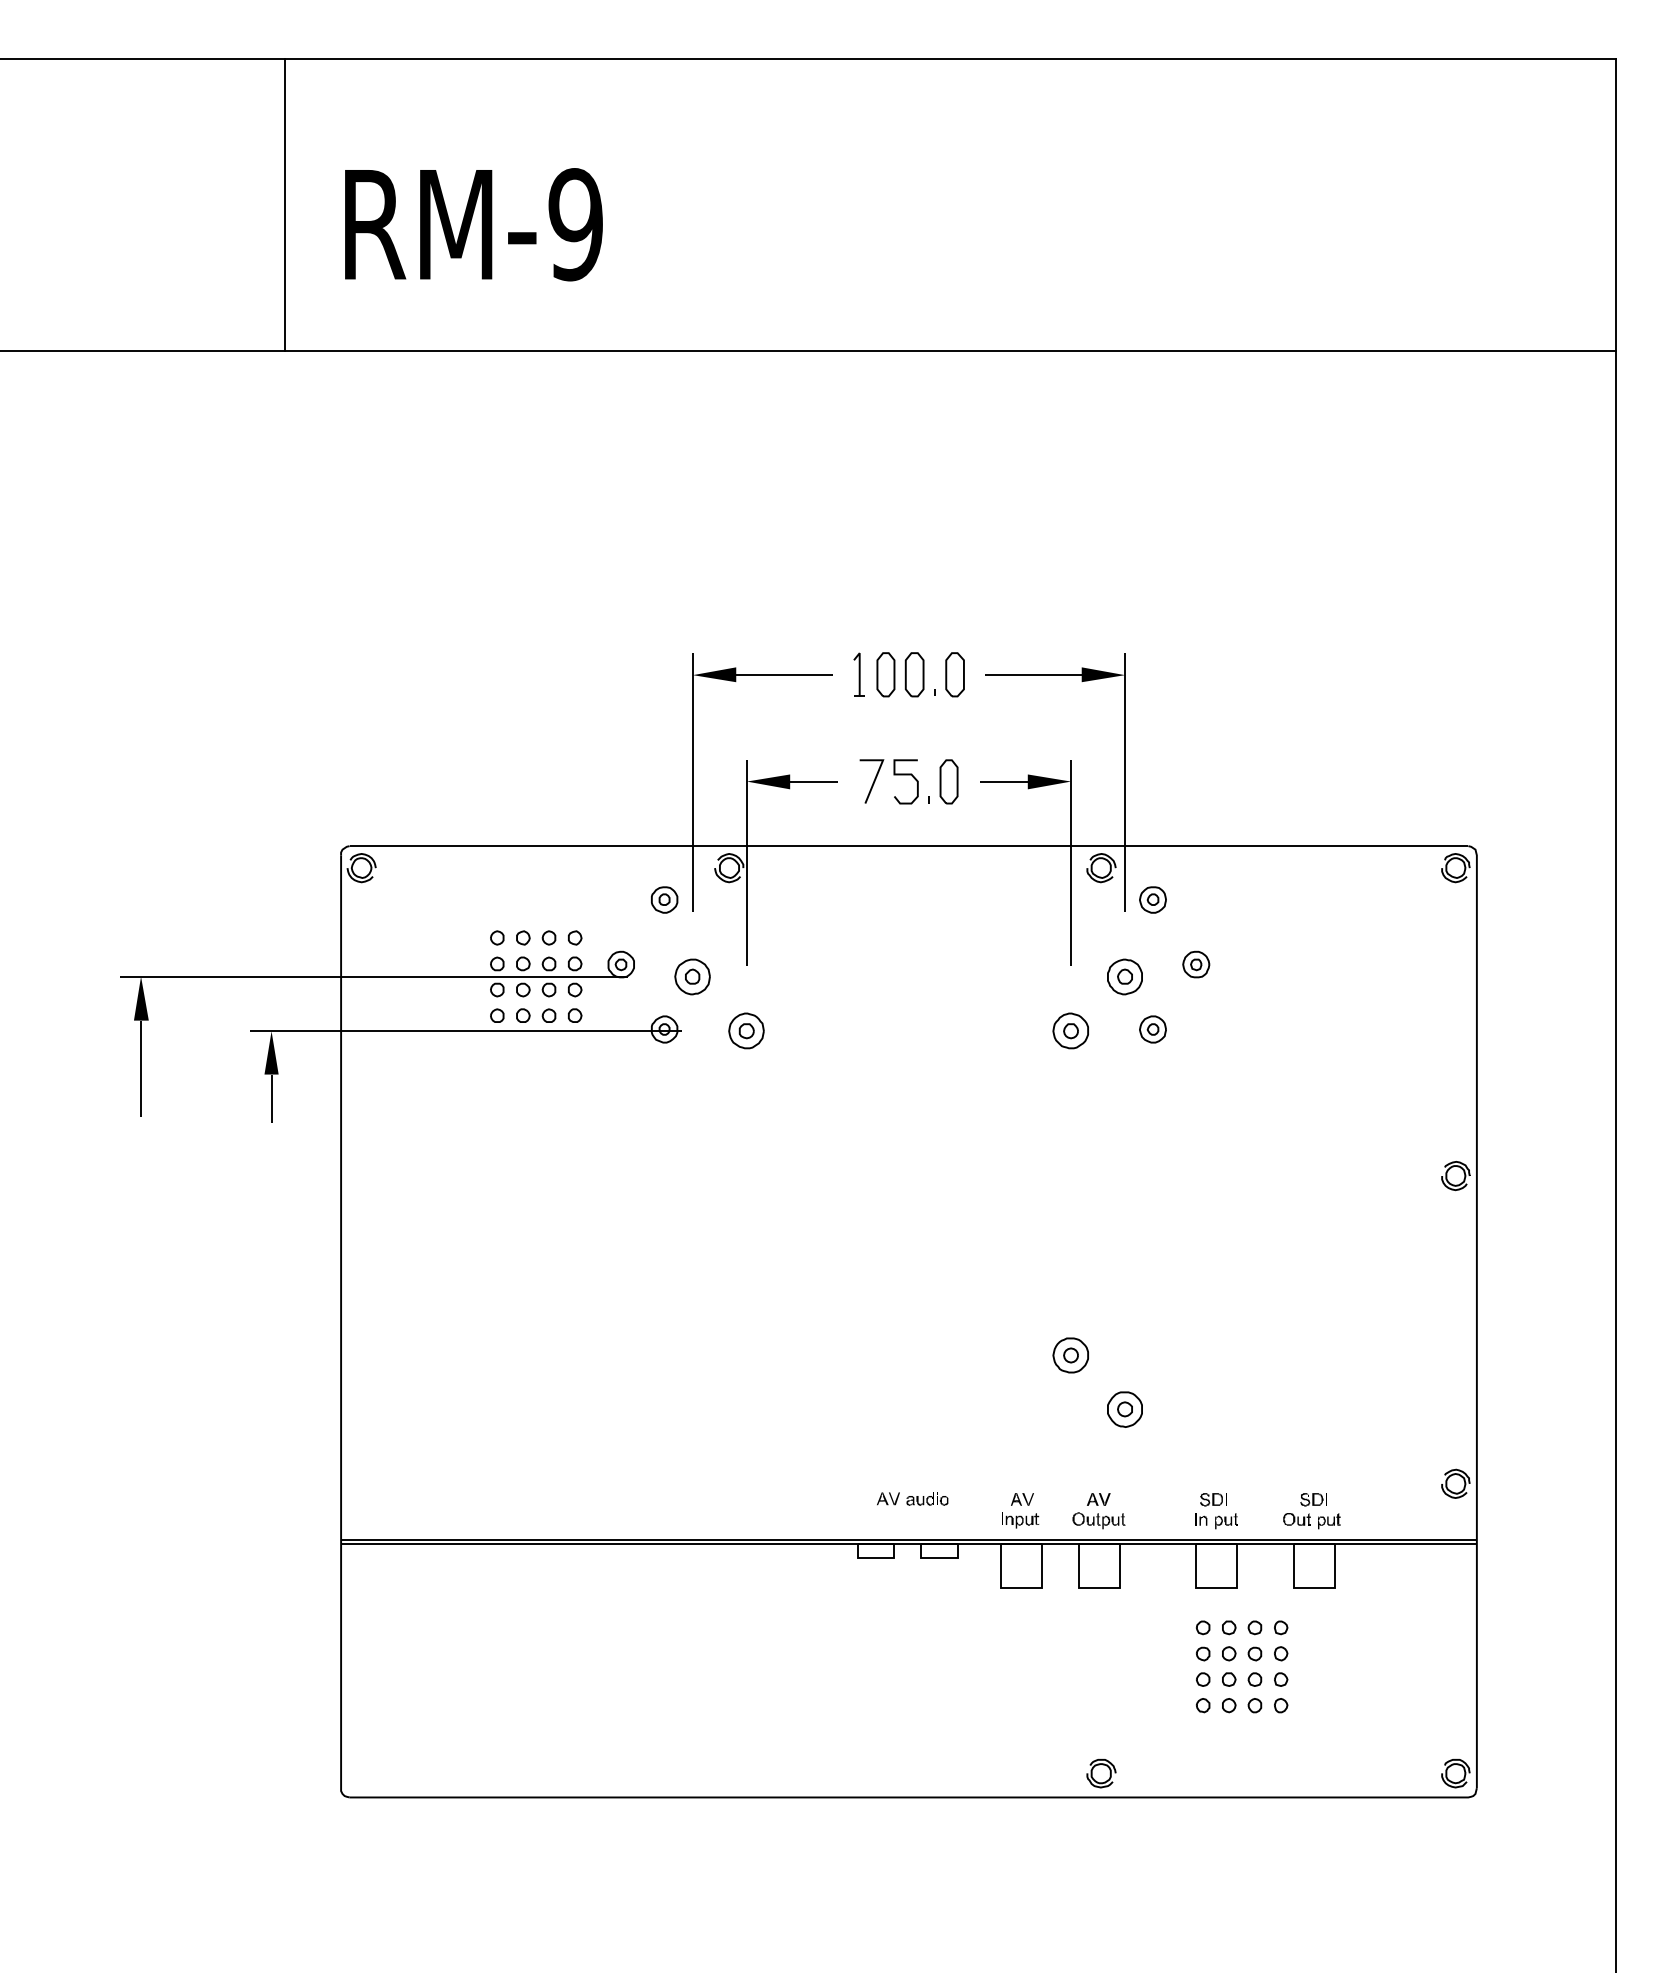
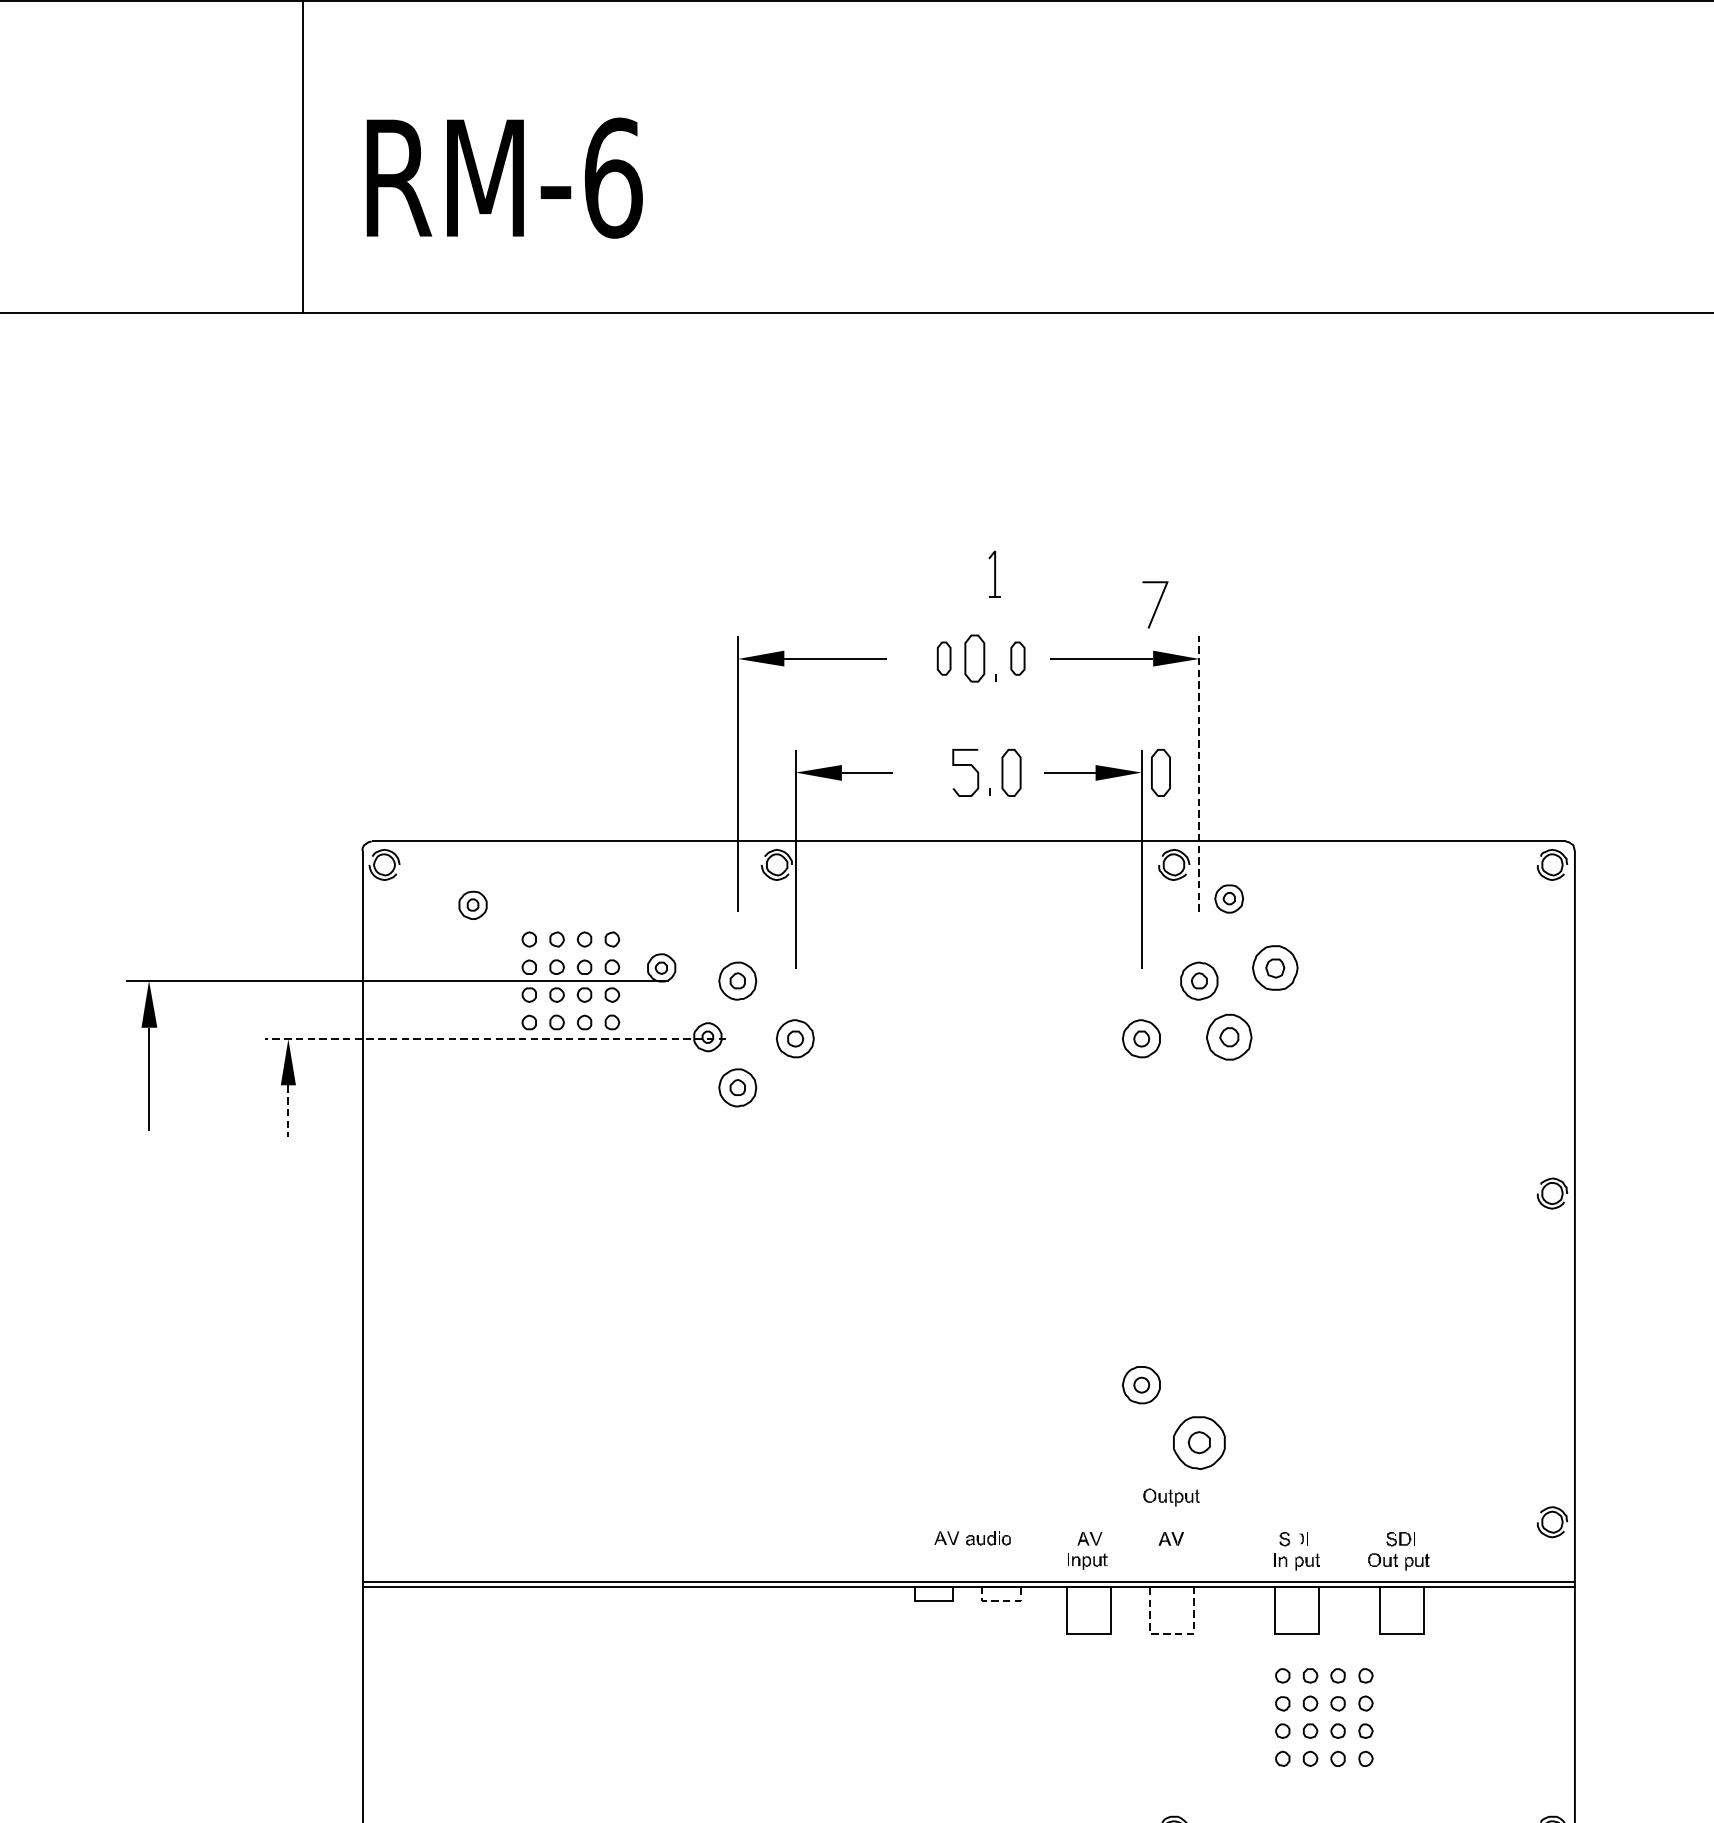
text: (575, 224) -> (612, 177), RM-9 -> RM-6
part: (858, 674) -> (993, 573), moved
part: (885, 674) -> (943, 658), size x0.7
part: (954, 674) -> (1017, 658), size x0.7
line: (873, 781) -> (1157, 604), moved
part: (1088, 781) -> (1160, 772), added
line: (1125, 782) -> (1199, 773), solid -> dashed
part: (664, 899) -> (472, 904), moved
part: (1196, 964) -> (1275, 967), size x1.6
part: (1152, 1029) -> (1228, 1037), size x1.6
line: (465, 1031) -> (495, 1039), solid -> dashed
part: (692, 1076) -> (737, 1087), added
line: (271, 1099) -> (288, 1111), solid -> dashed
part: (1124, 1409) -> (1198, 1442), size x1.4
fill: (1216, 1499) -> (1296, 1538), removed
part: (1098, 1520) -> (1171, 1497), moved
line: (939, 1557) -> (1001, 1600), solid -> dashed
line: (1099, 1588) -> (1172, 1633), solid -> dashed

